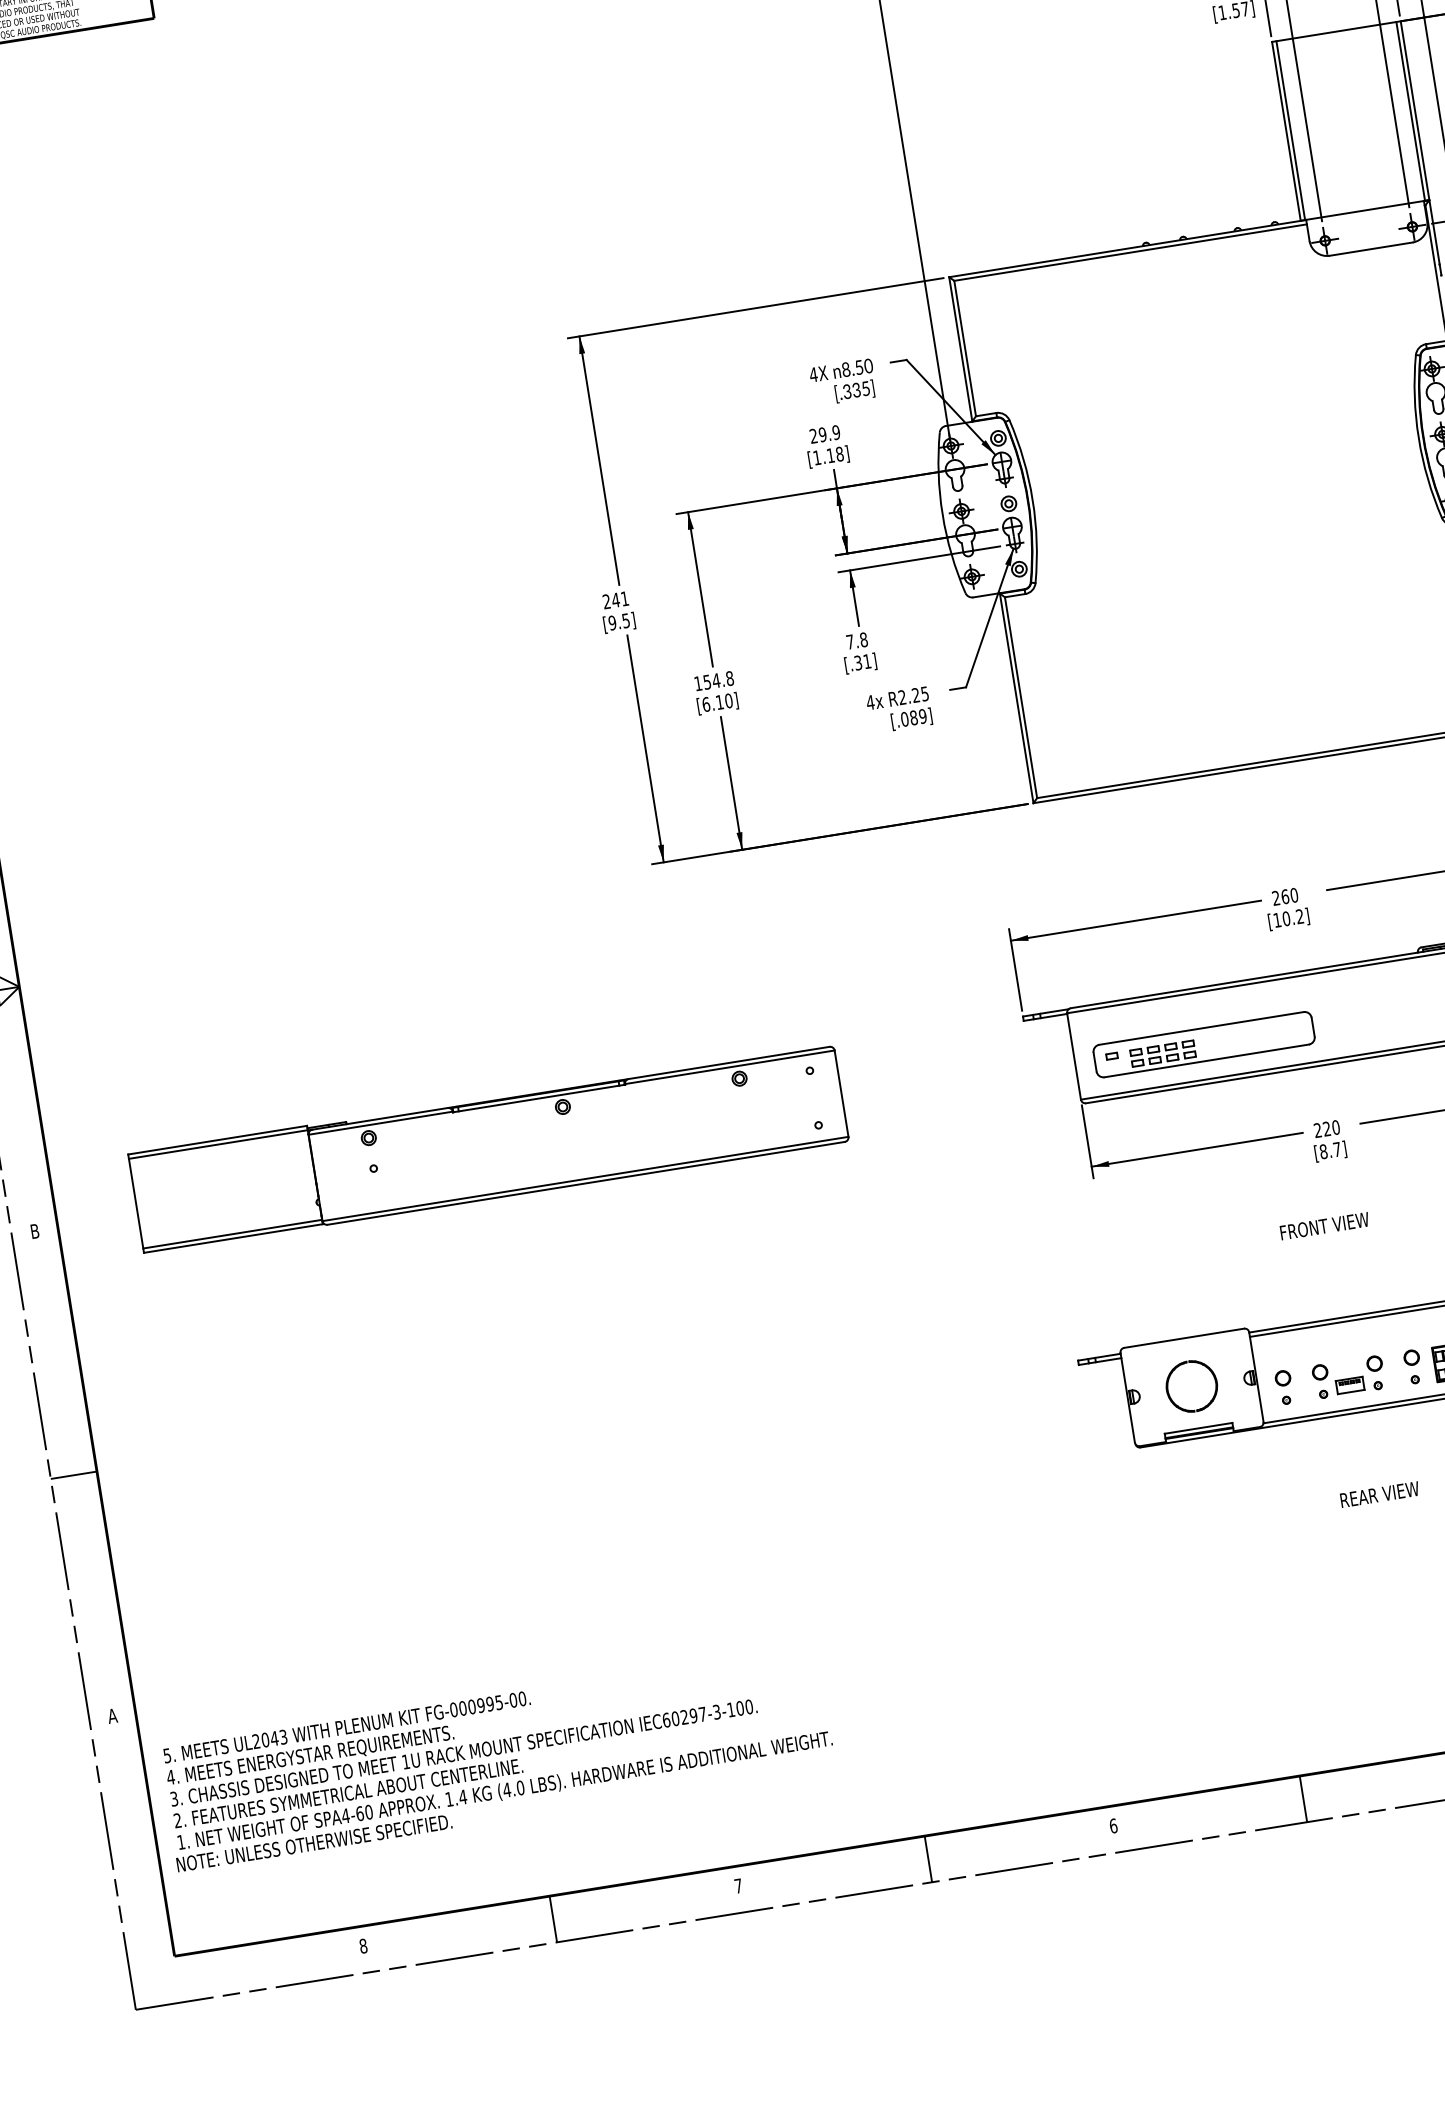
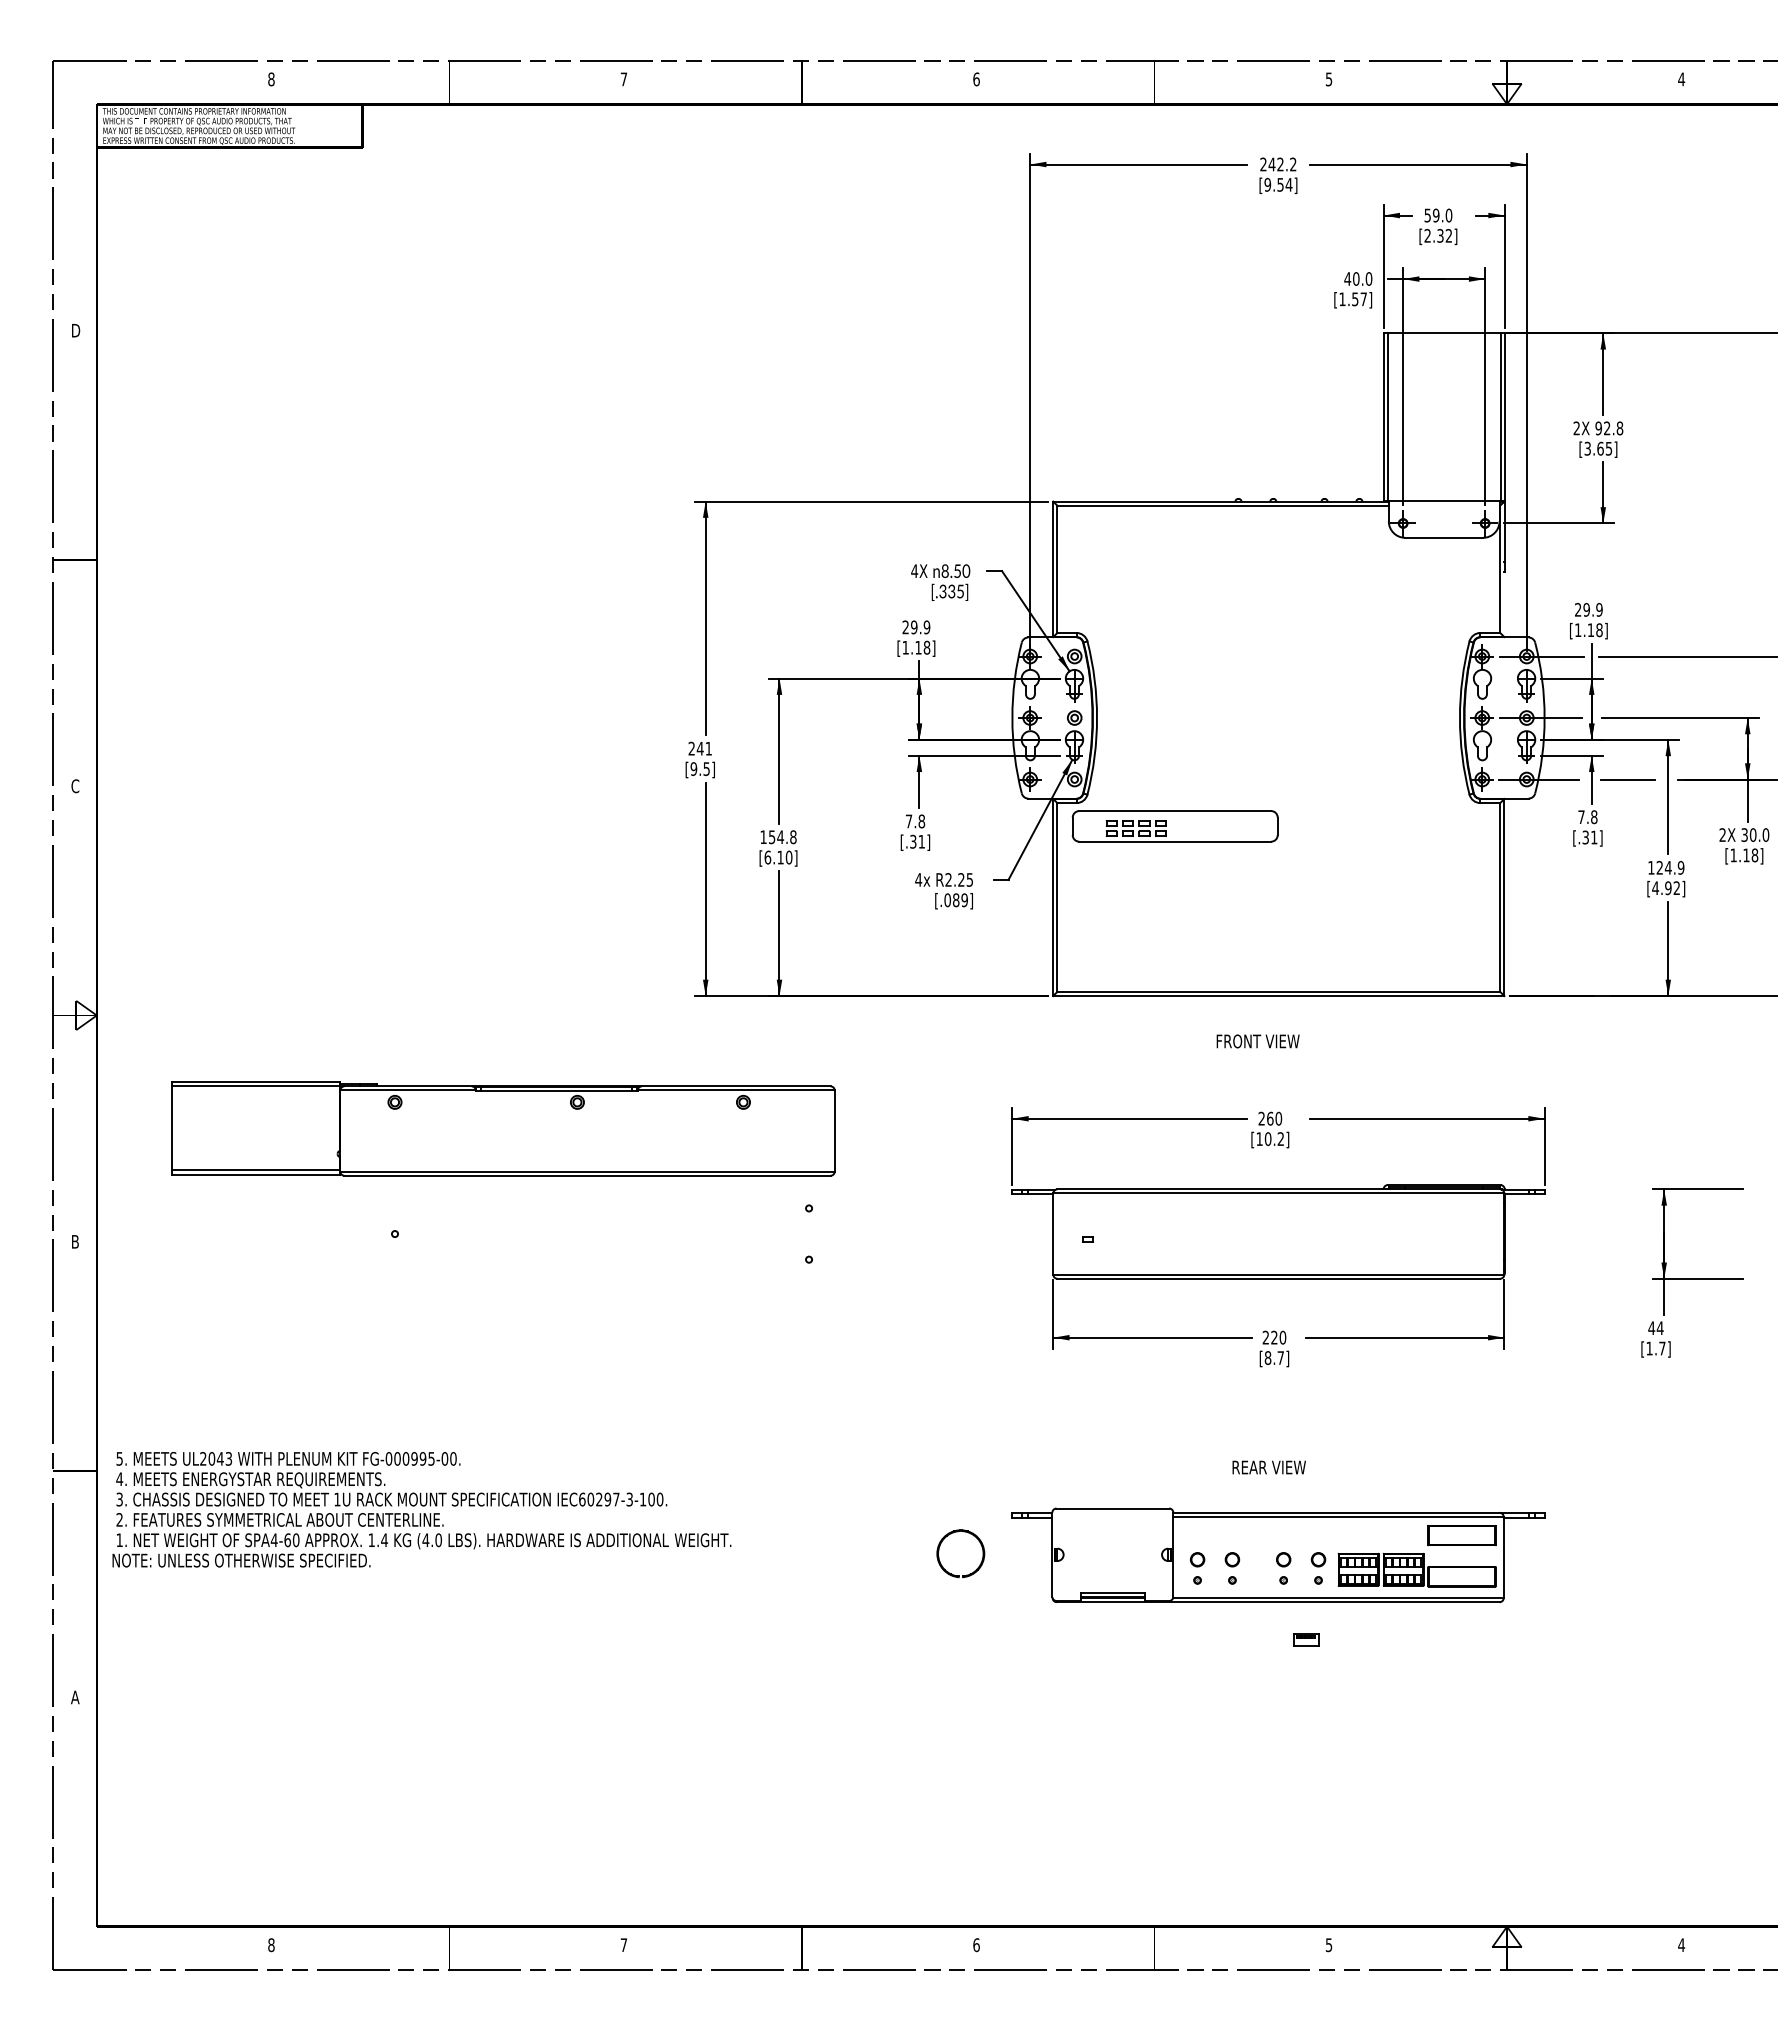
part: (1203, 1044) -> (1174, 826), moved
part: (488, 1147) -> (503, 1128), moved
text: (1324, 1226) -> (1257, 1041), moved
part: (1178, 1367) -> (951, 1534), moved
part: (1350, 1384) -> (1306, 1639), moved
text: (1379, 1494) -> (1268, 1467), moved
text: (497, 1758) -> (421, 1509), moved

